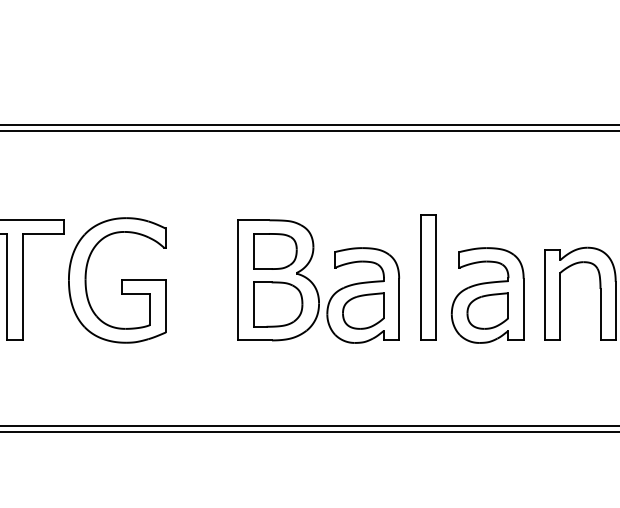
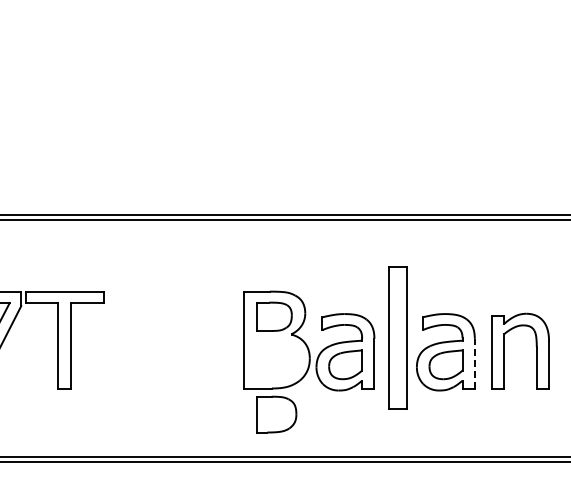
part: (427, 277) -> (397, 337), size x1.4
part: (116, 280) -> (146, 340), removed
part: (277, 304) -> (276, 414), moved
line: (523, 309) -> (474, 363), solid -> dashed

